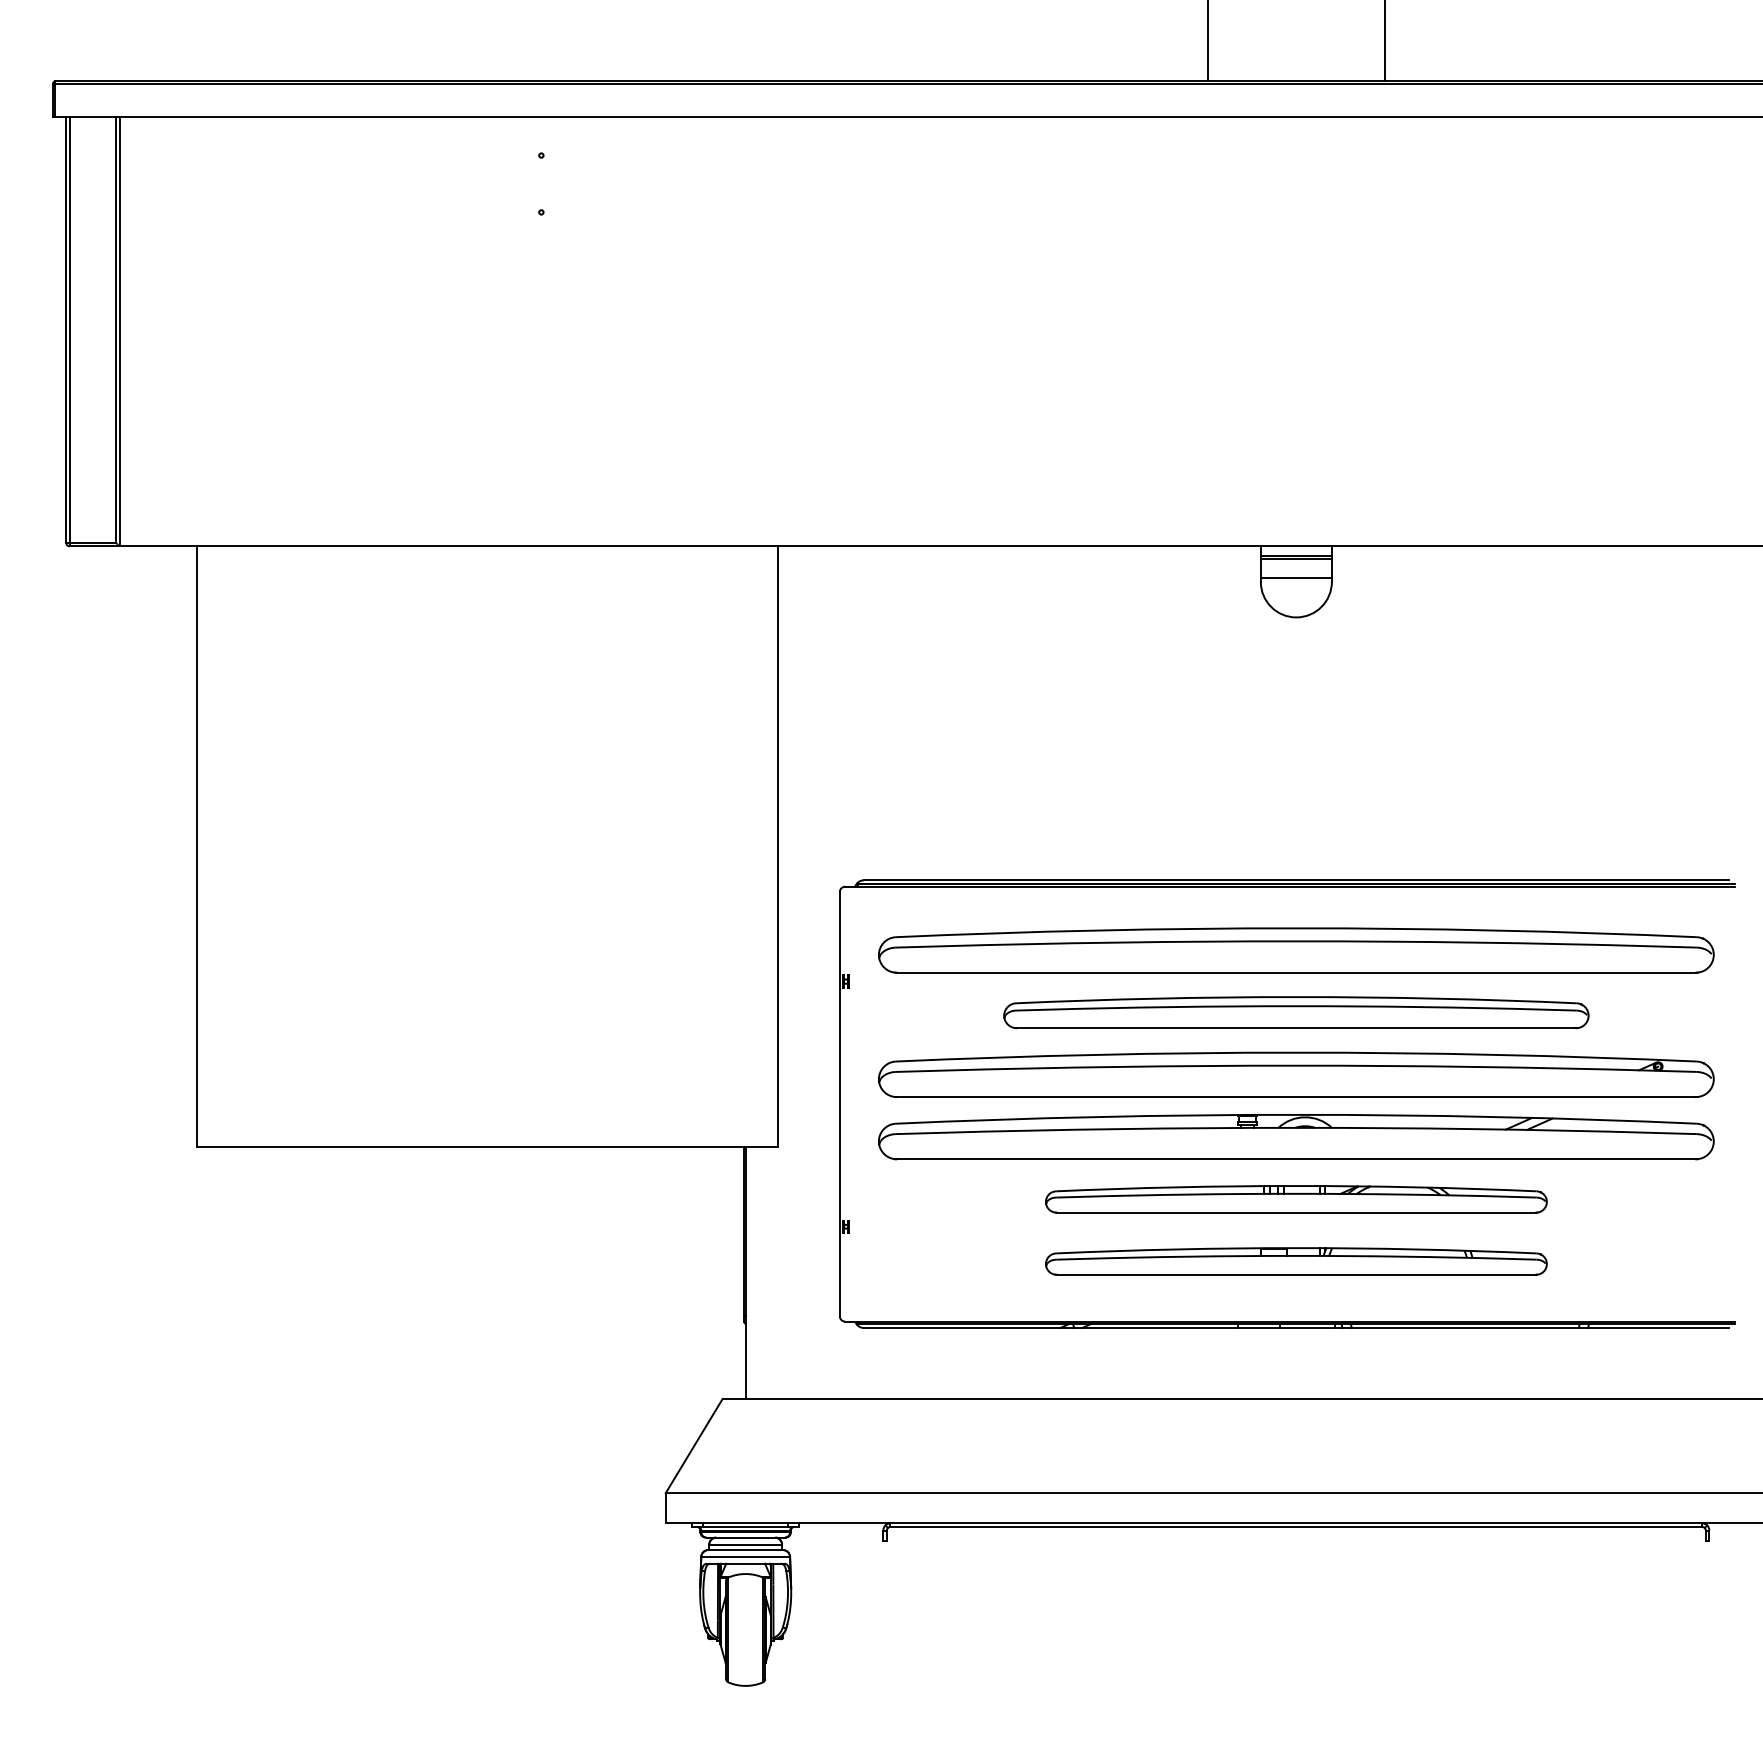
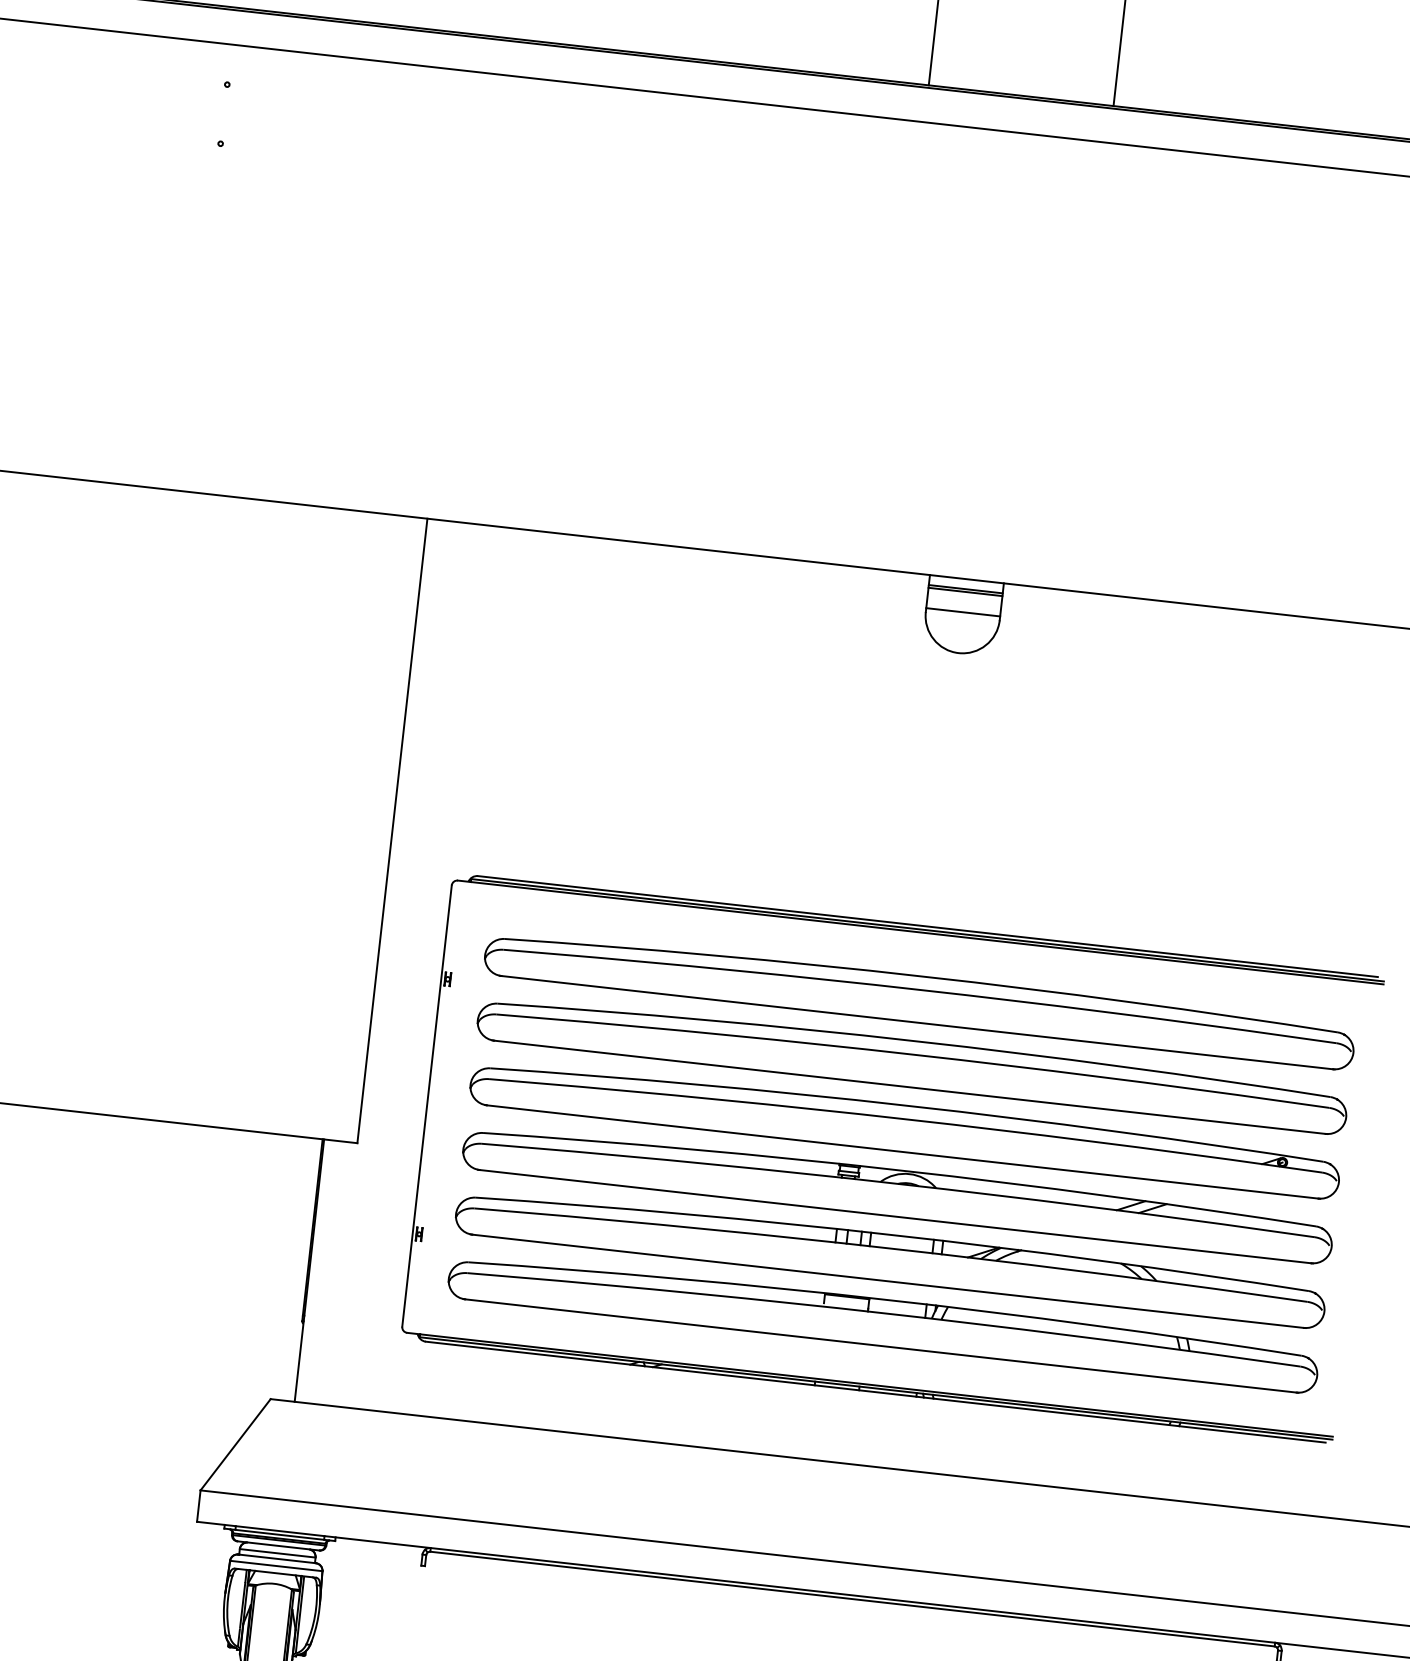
part: (1296, 1012) -> (912, 1064), size x1.43
part: (1296, 1199) -> (890, 1258), size x1.67
part: (1296, 1261) -> (883, 1323), size x1.67

